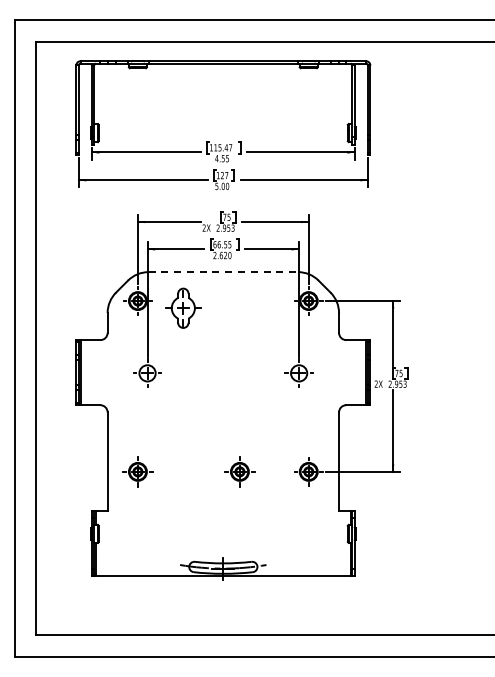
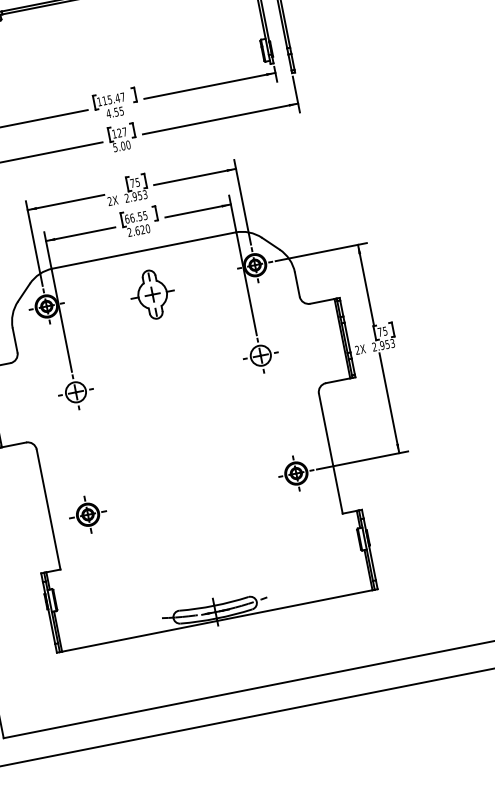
line: (223, 272) -> (144, 250), dashed -> solid
part: (183, 307) -> (152, 293), moved
part: (239, 471) -> (211, 489), removed

